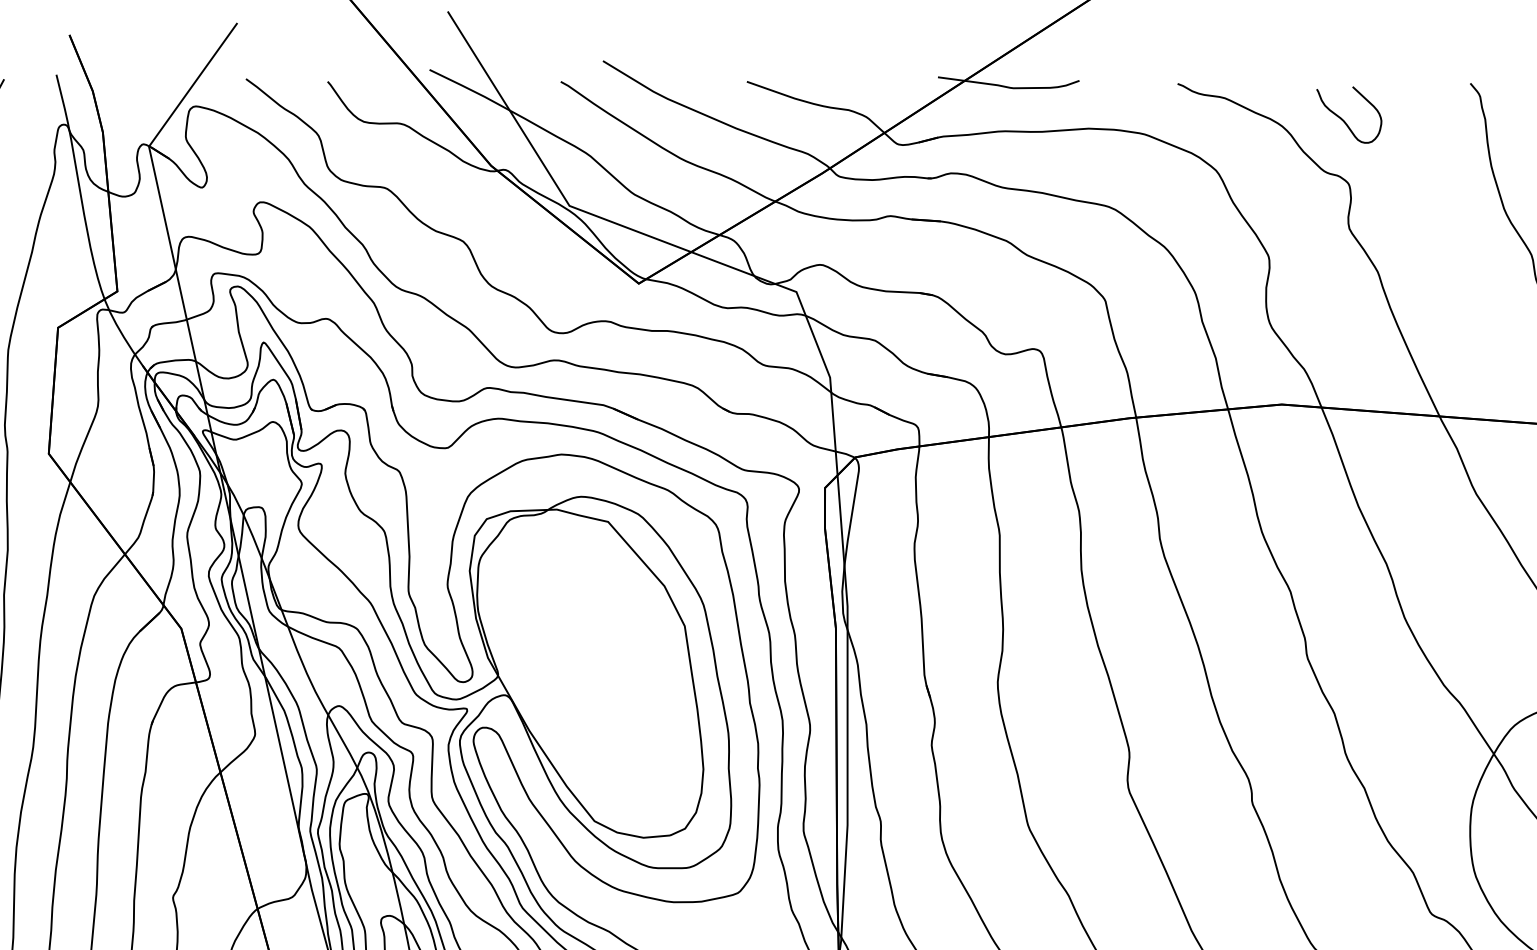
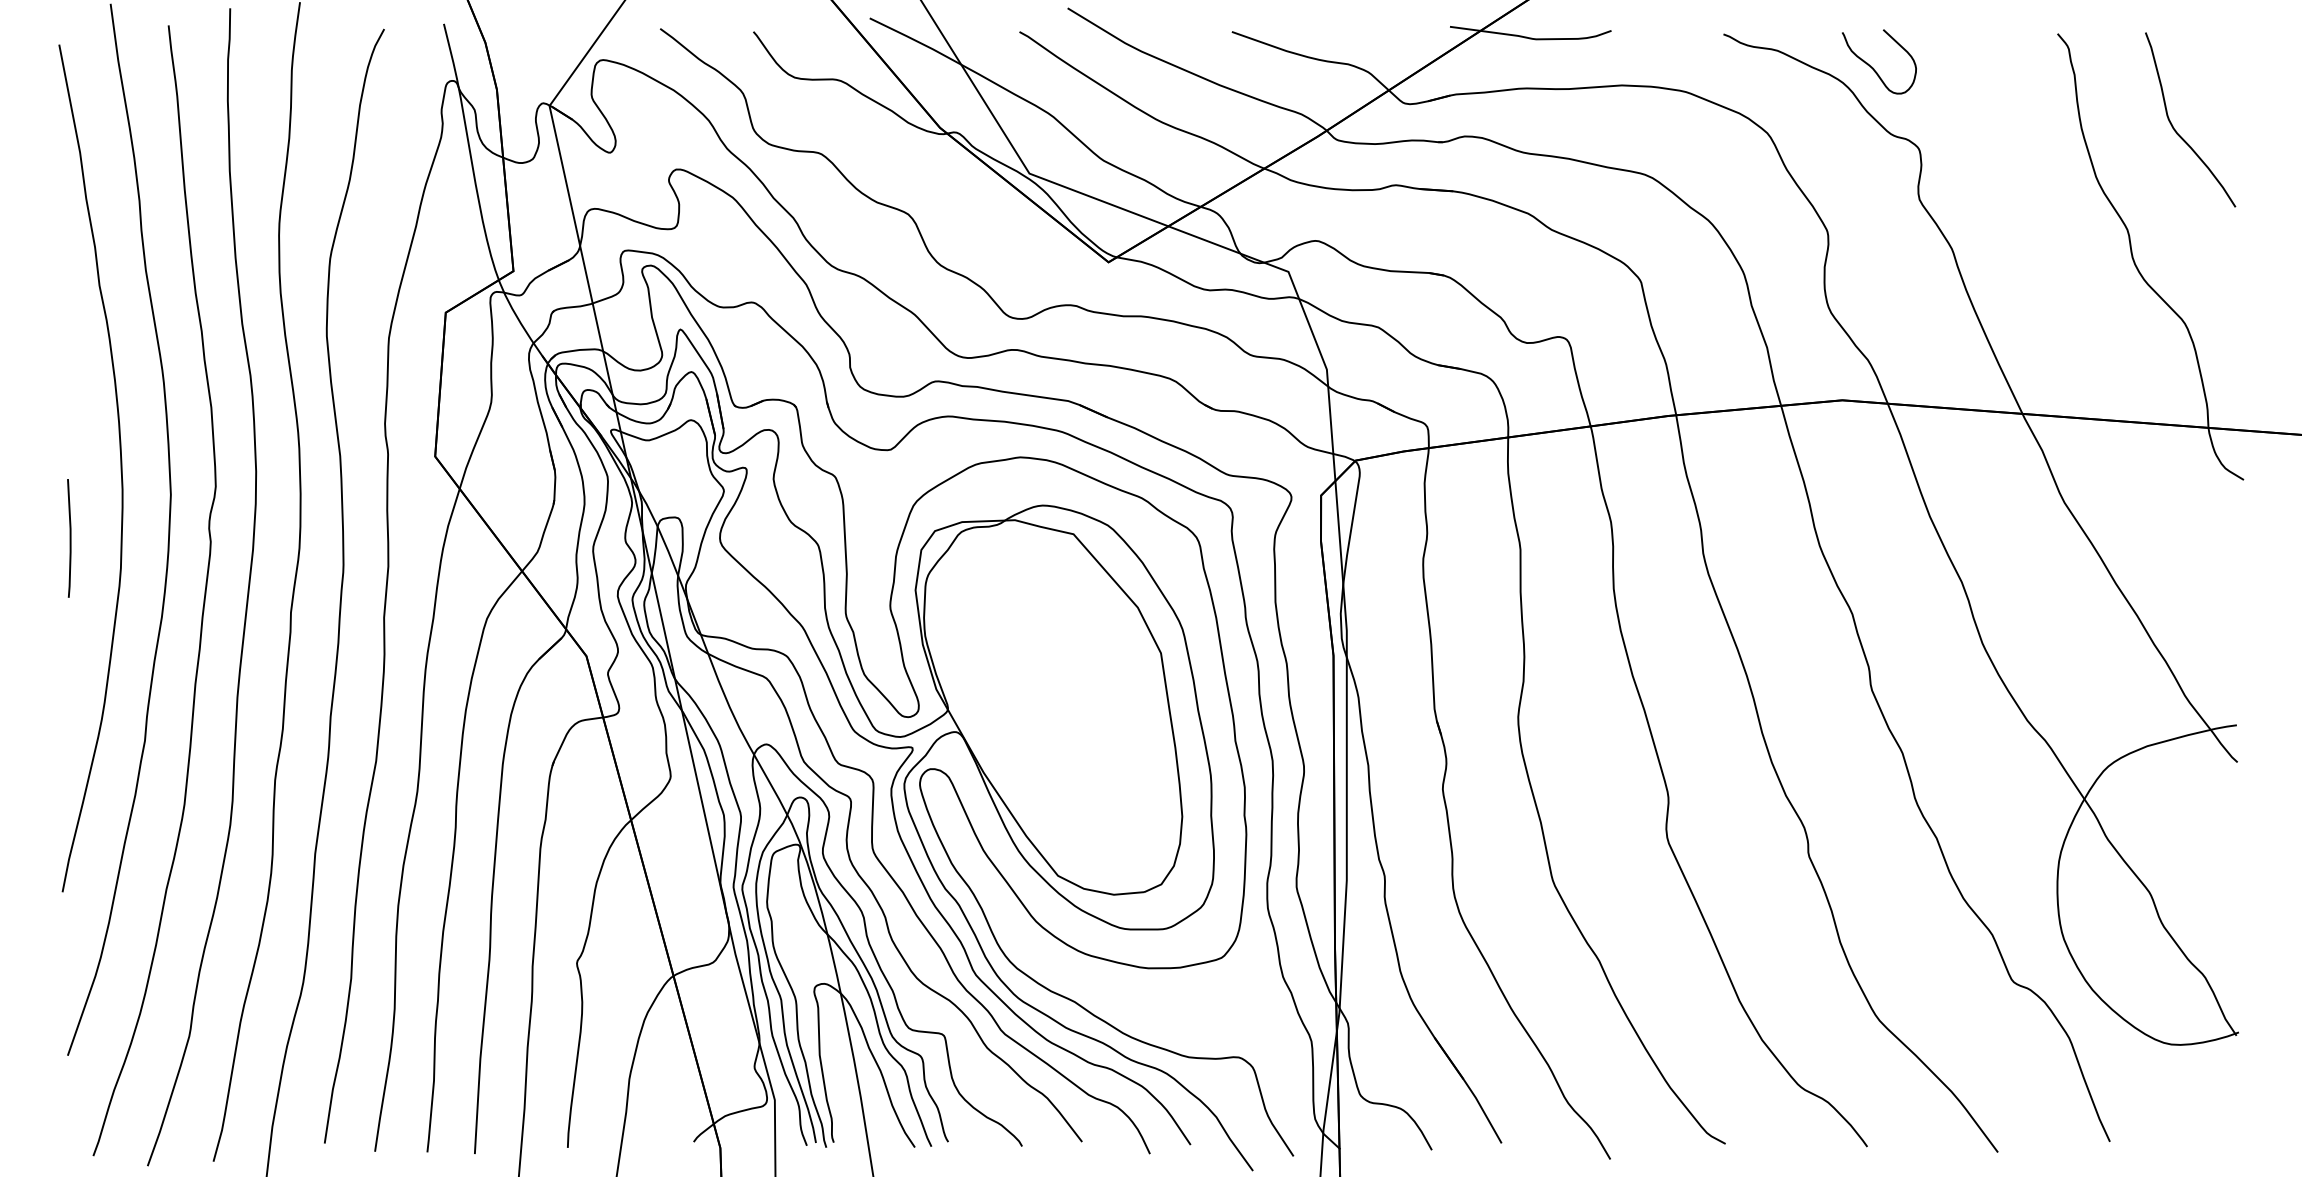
curve: (1344, 119) -> (1873, 67), moved

